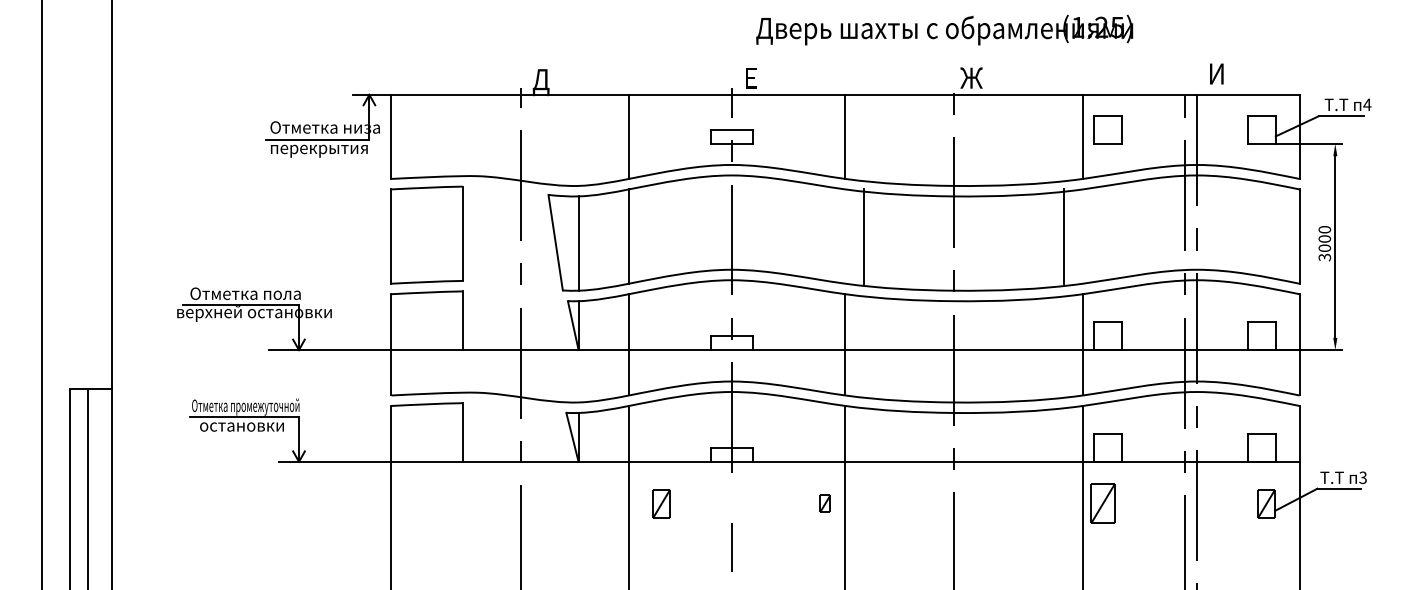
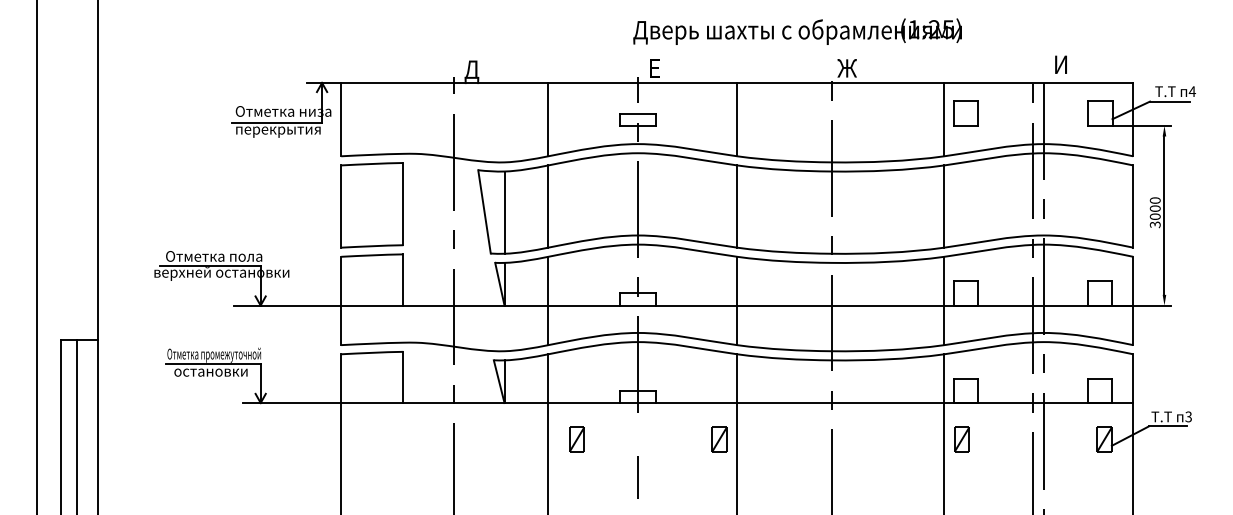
text: (944, 29) -> (797, 31), moved
line: (864, 236) -> (737, 206), moved
line: (1063, 236) -> (943, 206), moved
part: (825, 503) -> (719, 439), size x1.67
part: (1103, 503) -> (962, 439), size x0.71

